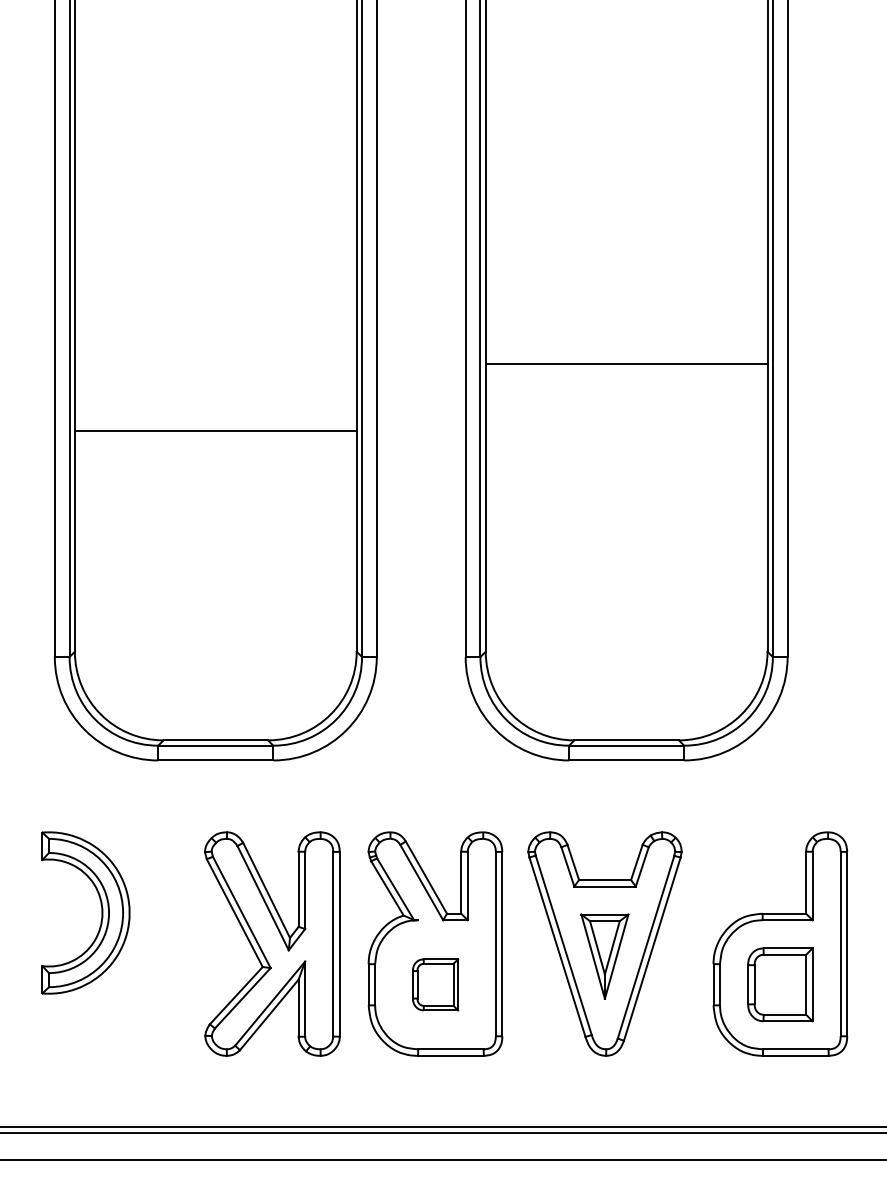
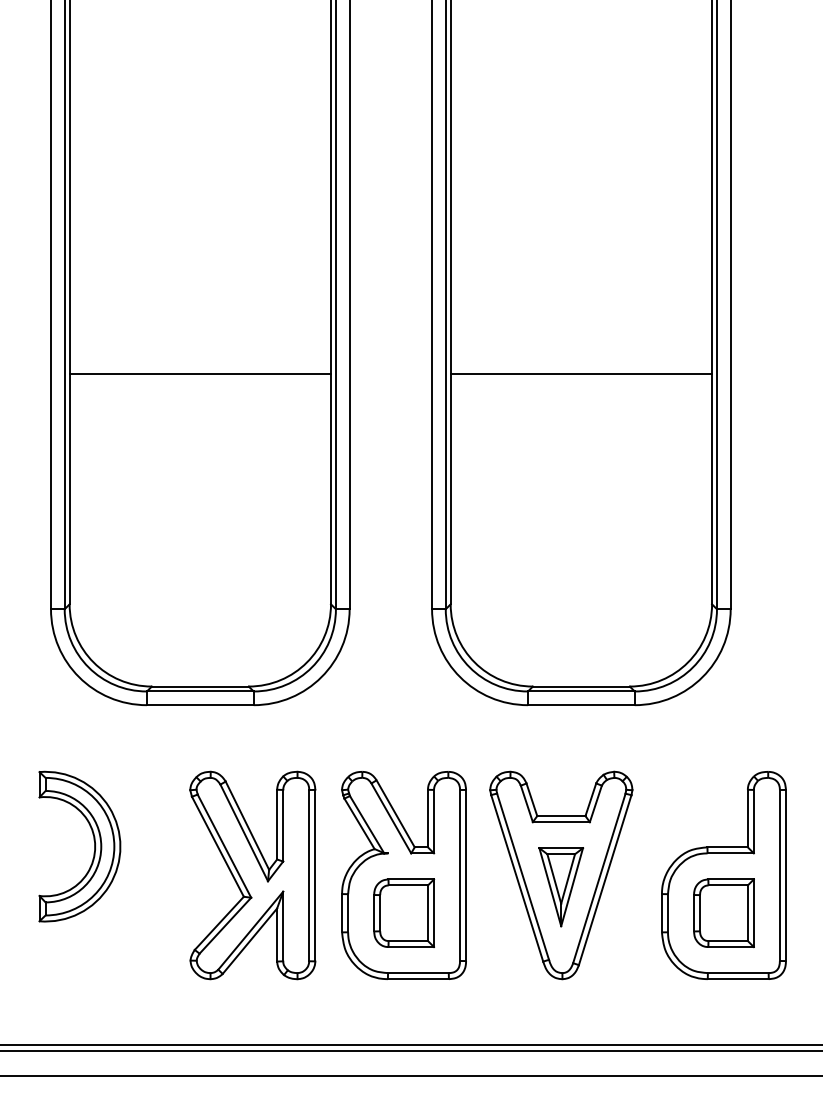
line: (626, 363) -> (581, 374), moved
line: (215, 430) -> (200, 374), moved
part: (435, 984) -> (404, 912), size x1.43

